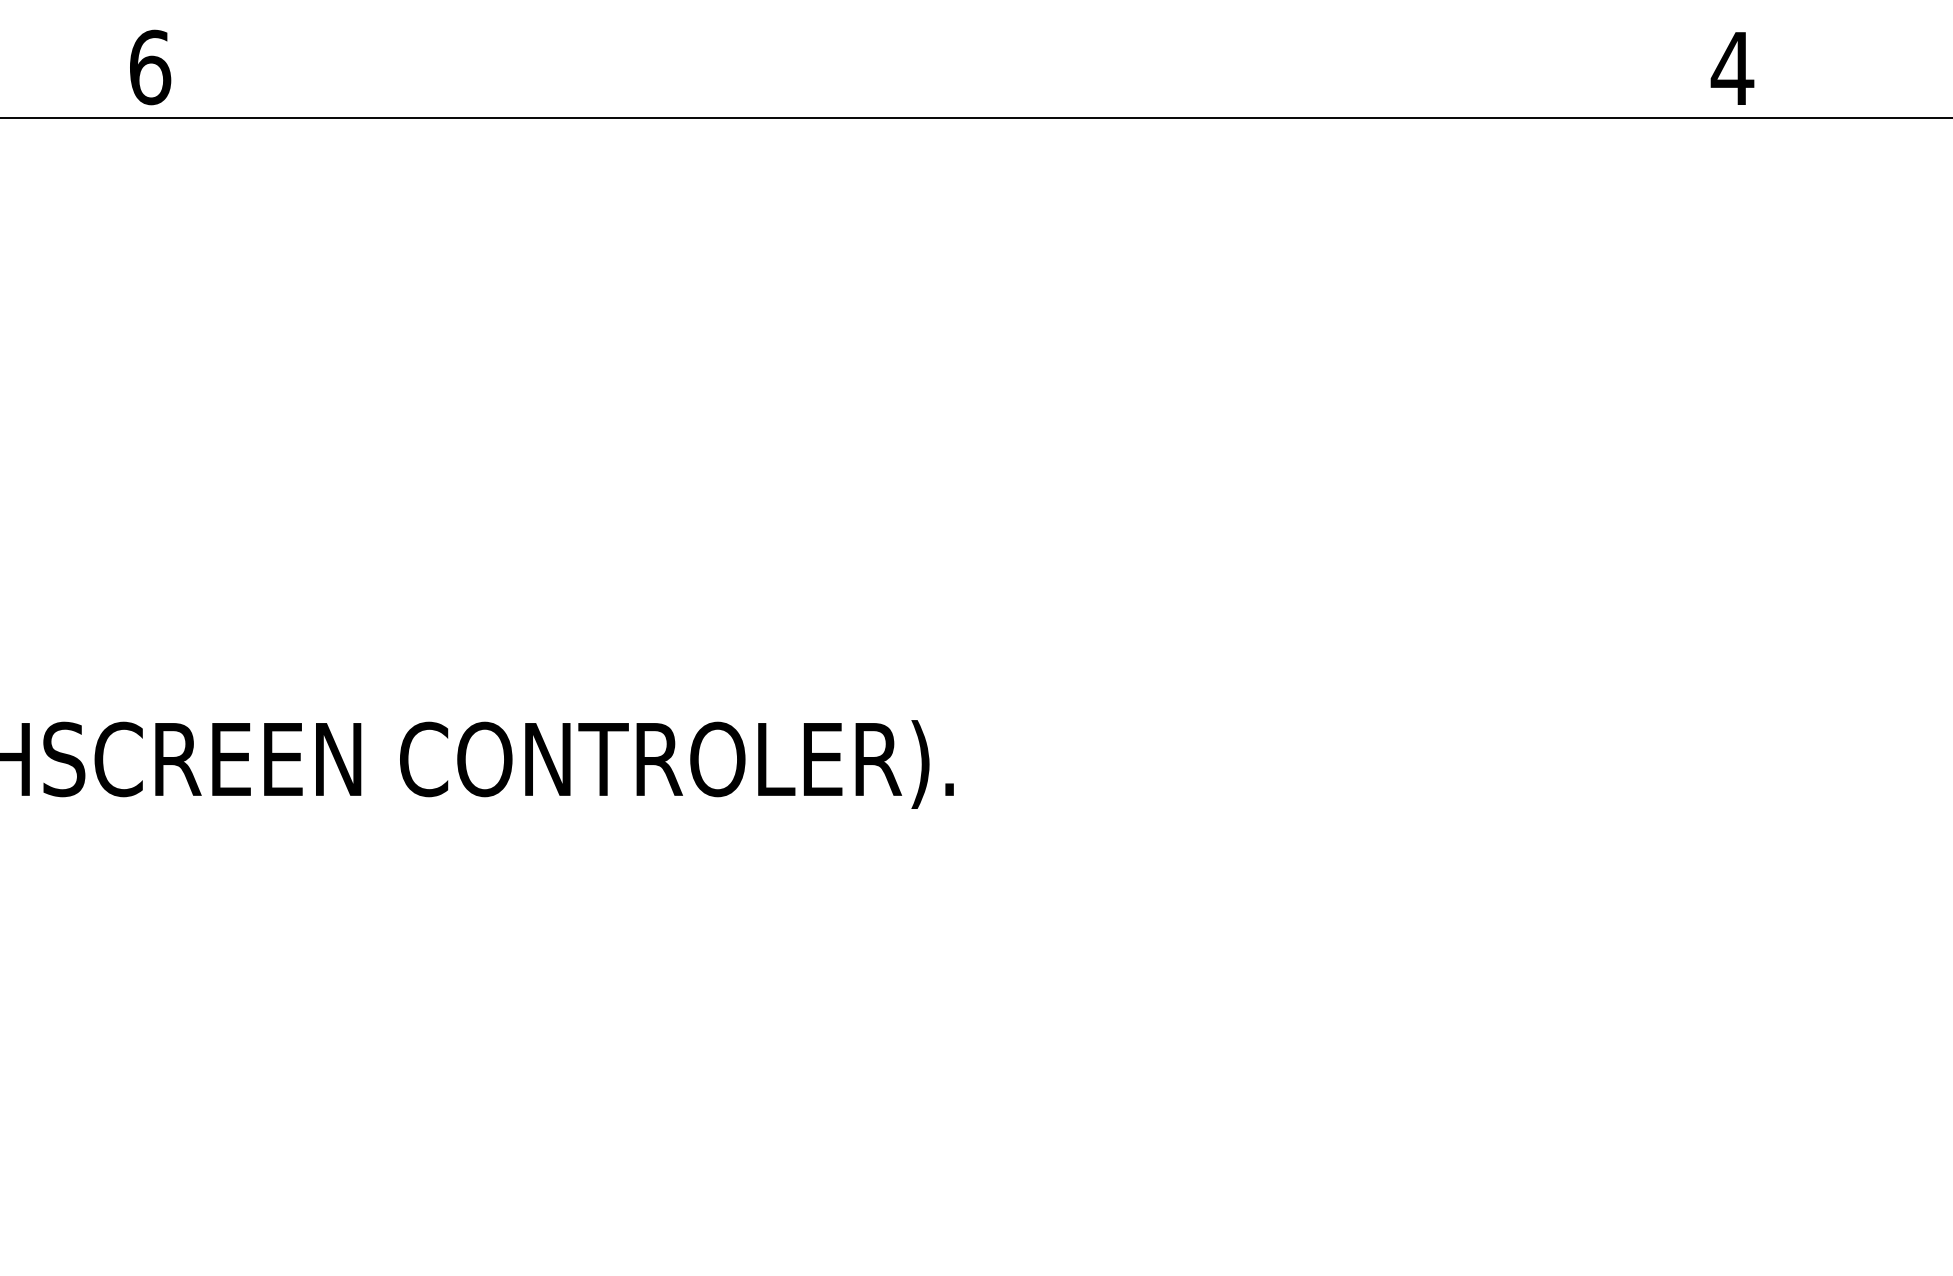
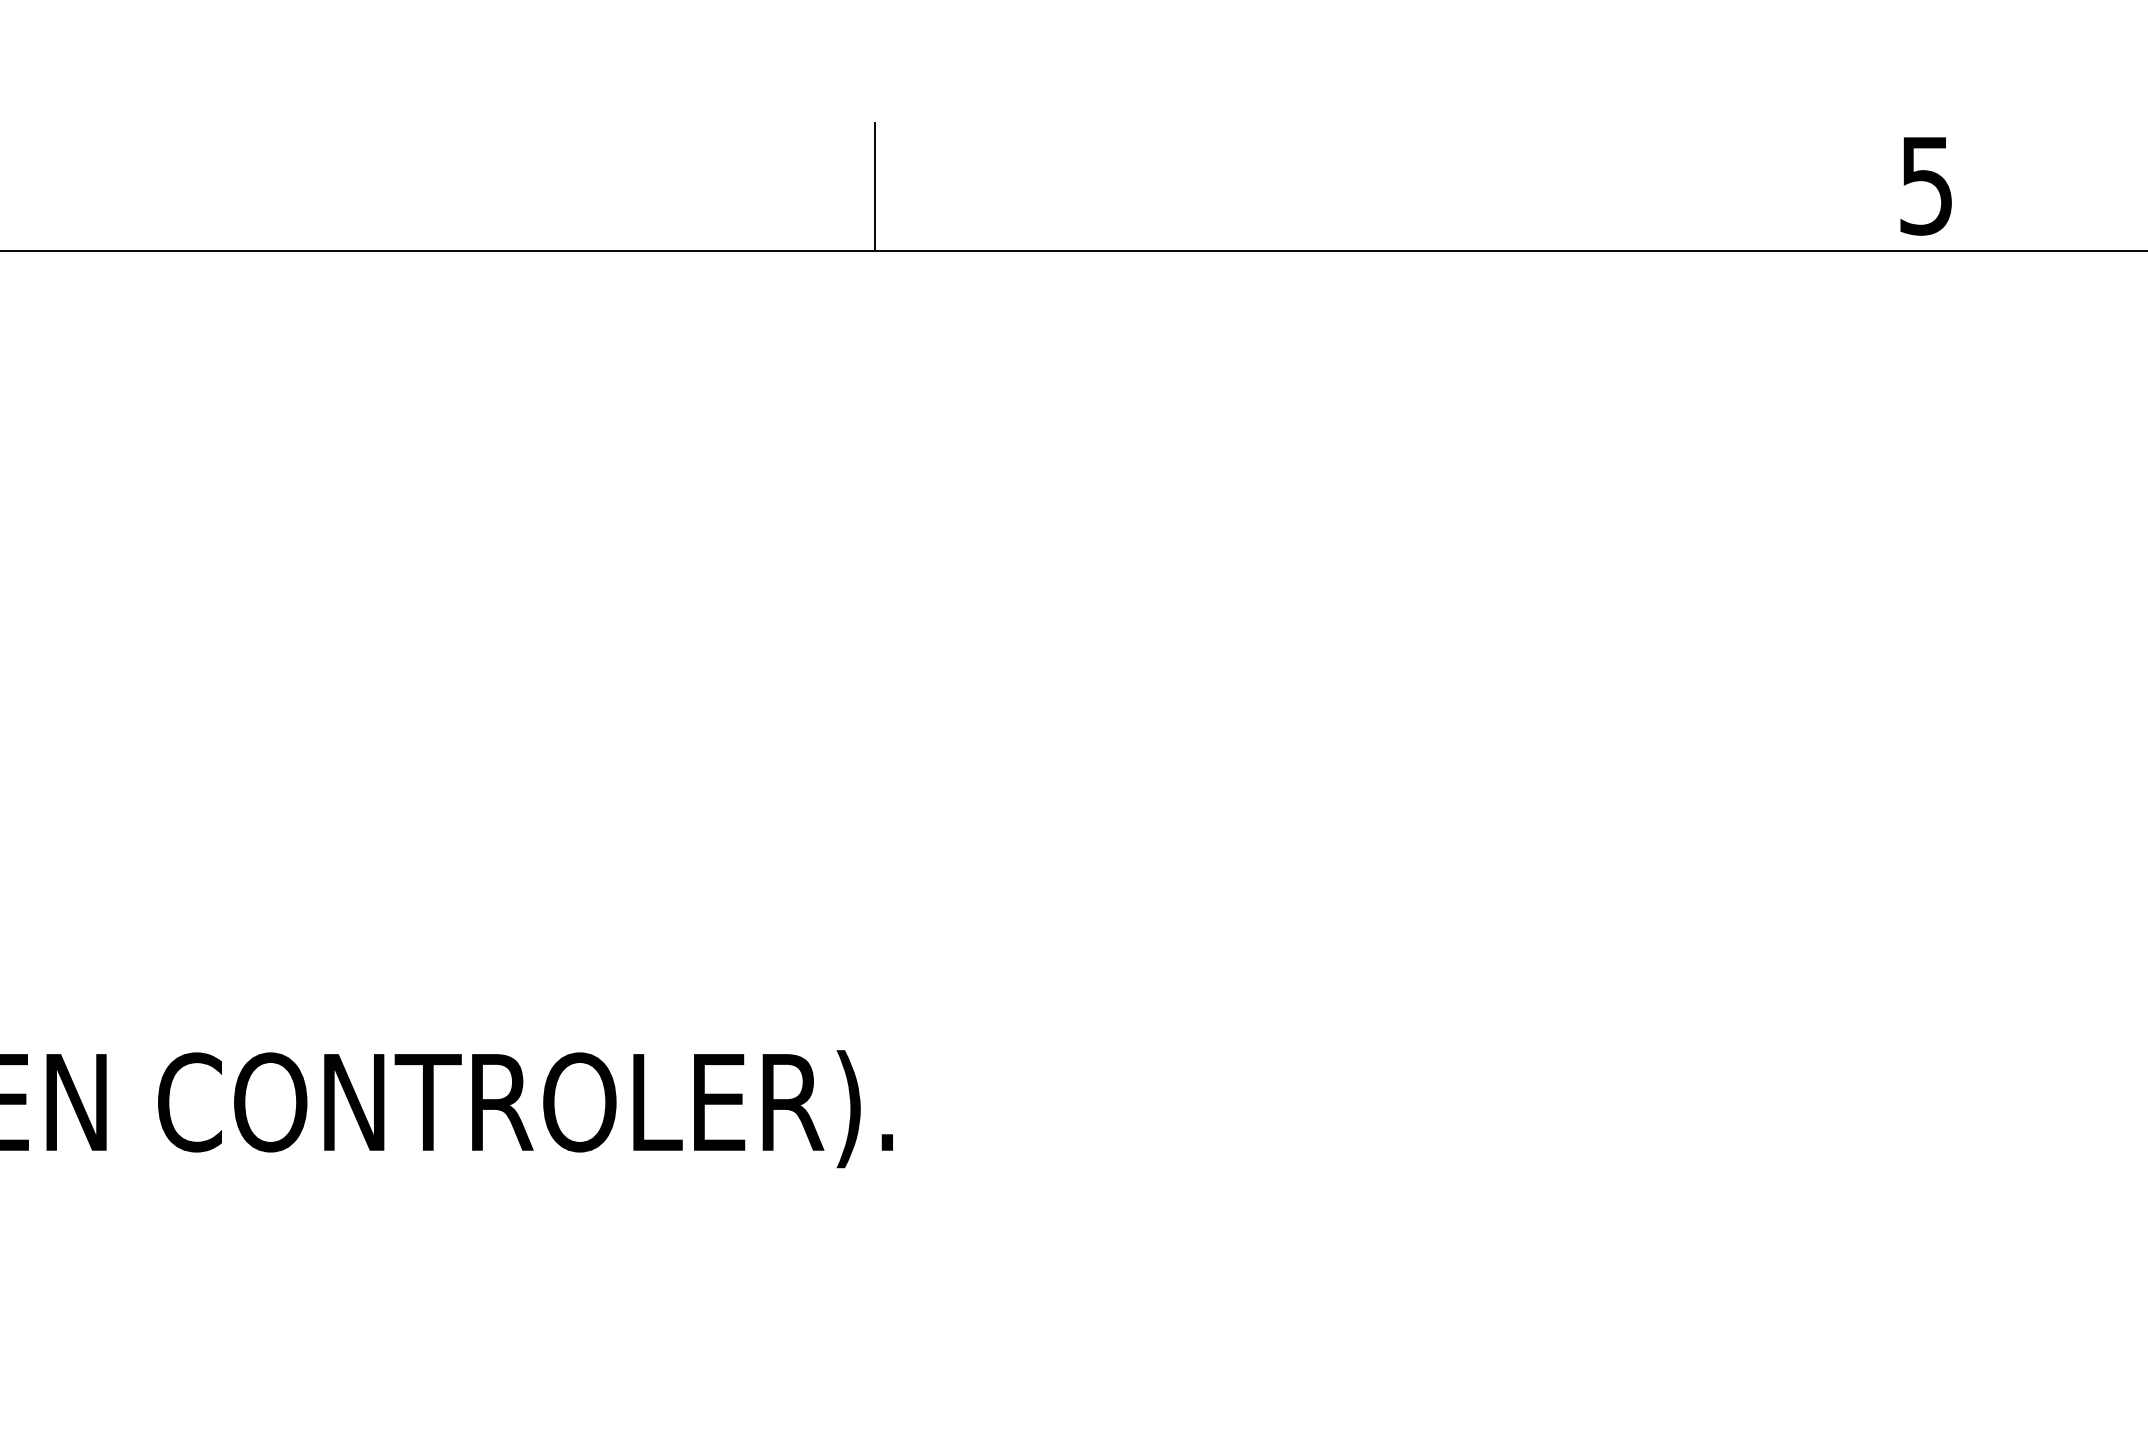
line: (940, 69) -> (875, 186), added
text: (1732, 69) -> (1926, 186), 4 -> 5

